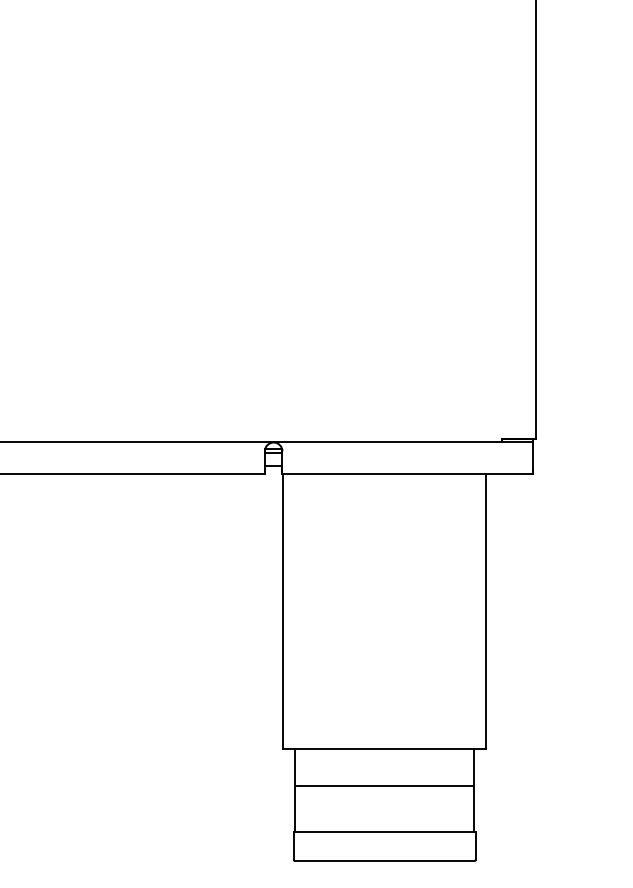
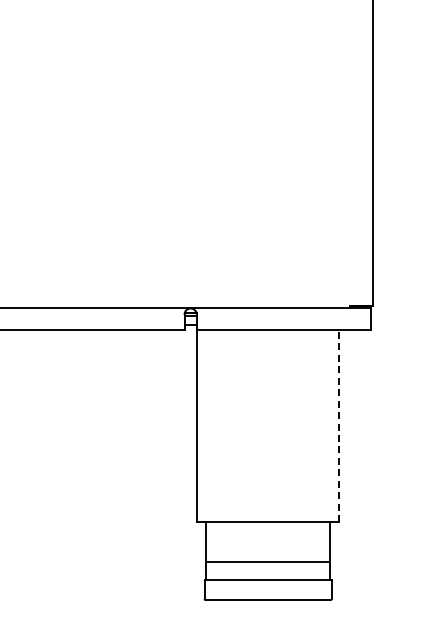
line: (485, 611) -> (338, 426), solid -> dashed
line: (383, 785) -> (267, 561), moved

